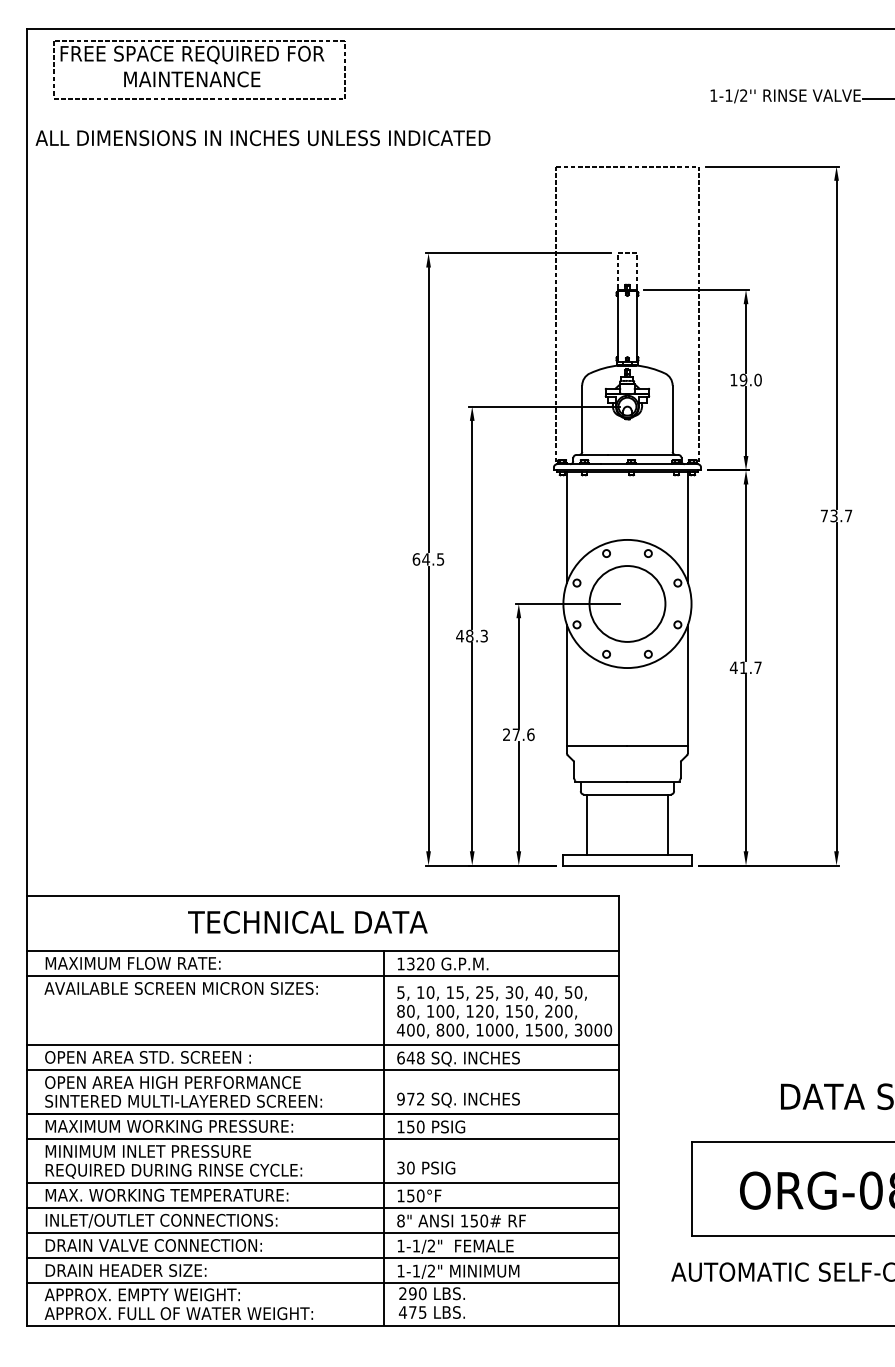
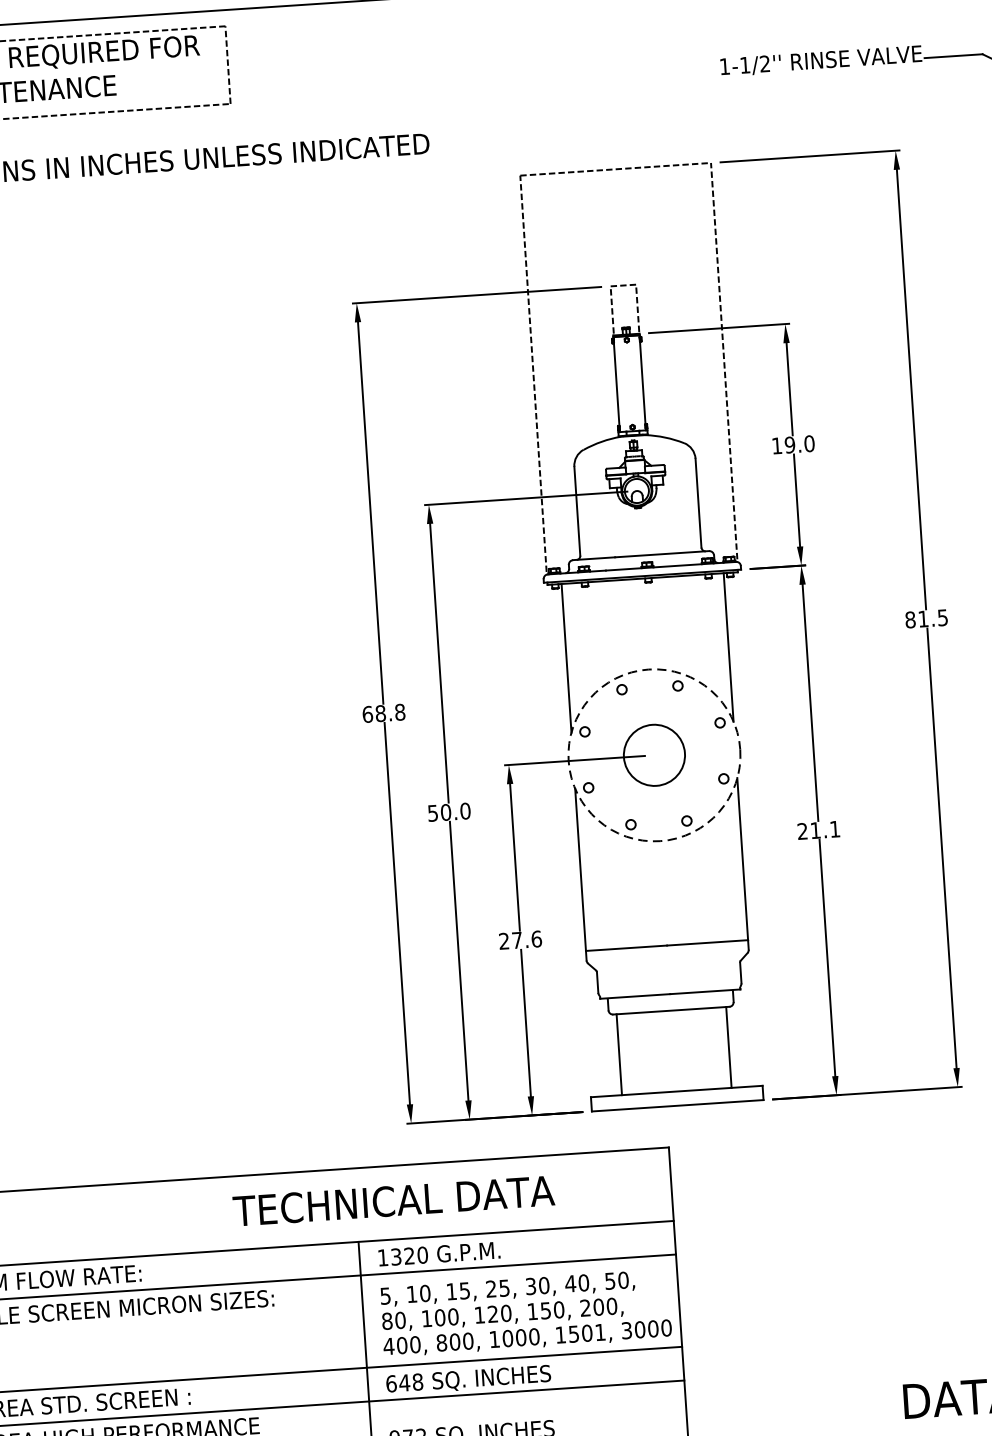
text: (836, 515) -> (926, 618), 73.7 -> 81.5
text: (433, 559) -> (390, 713), 64.5 -> 68.8
circle: (627, 603) -> (654, 754), size x0.6
circle: (627, 603) -> (654, 754), solid -> dashed
text: (472, 635) -> (449, 811), 48.3 -> 50.0
text: (745, 667) -> (818, 829), 41.7 -> 21.1
text: (307, 921) -> (393, 1199), moved
text: (558, 1029) -> (599, 1331), 1500, -> 1501,

